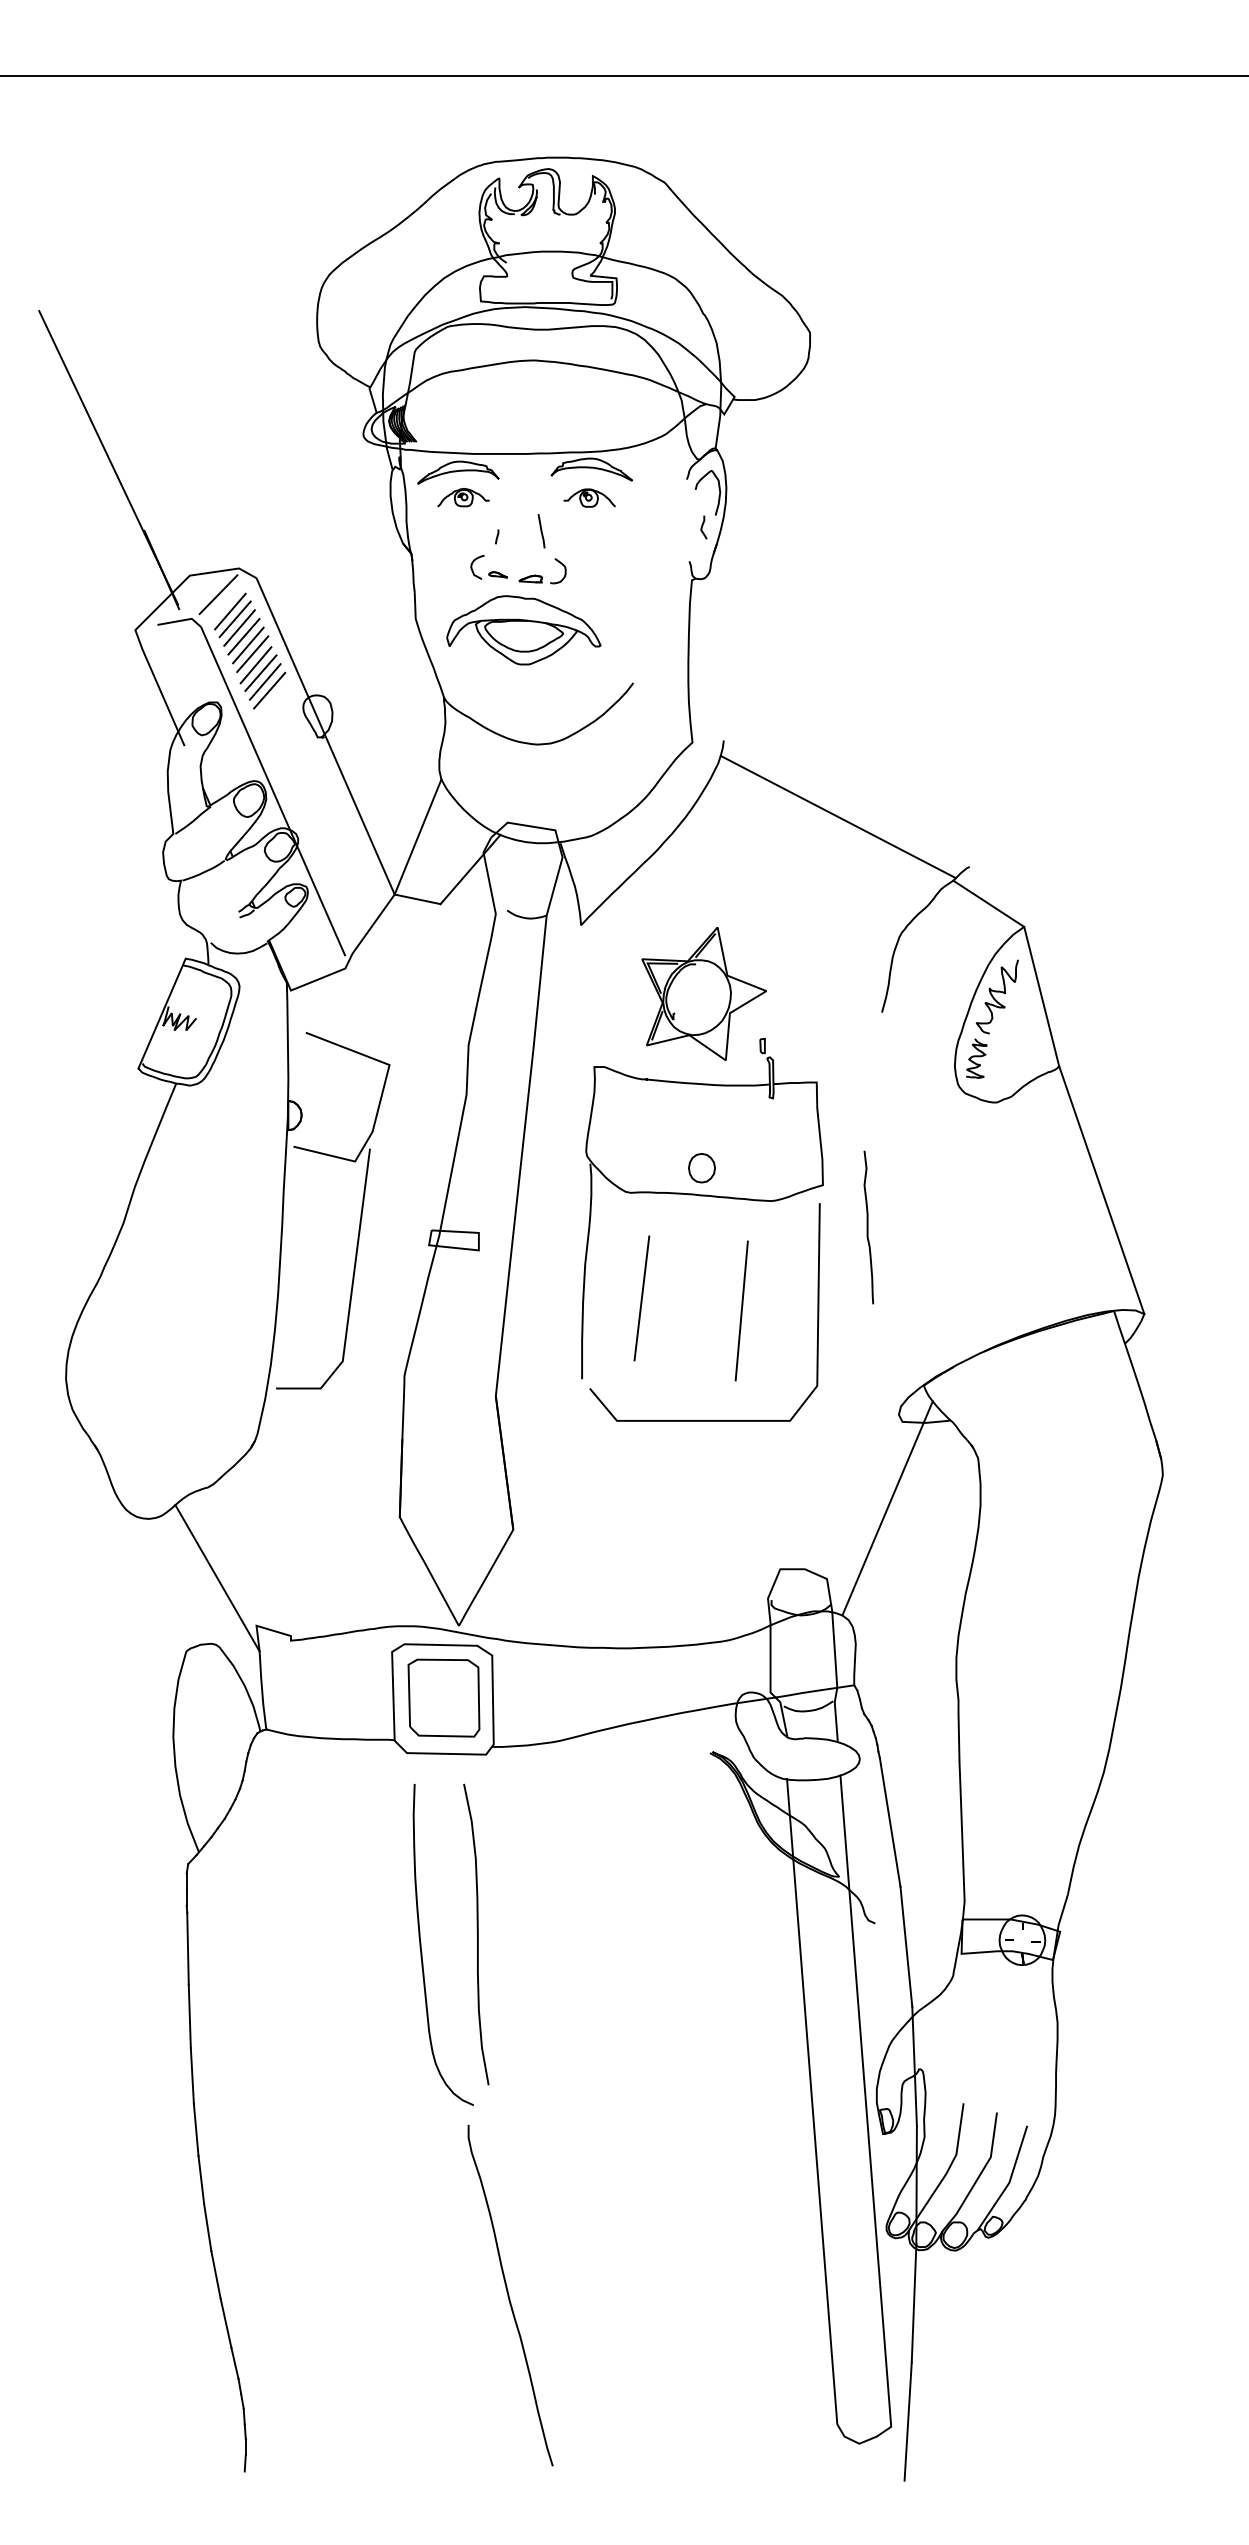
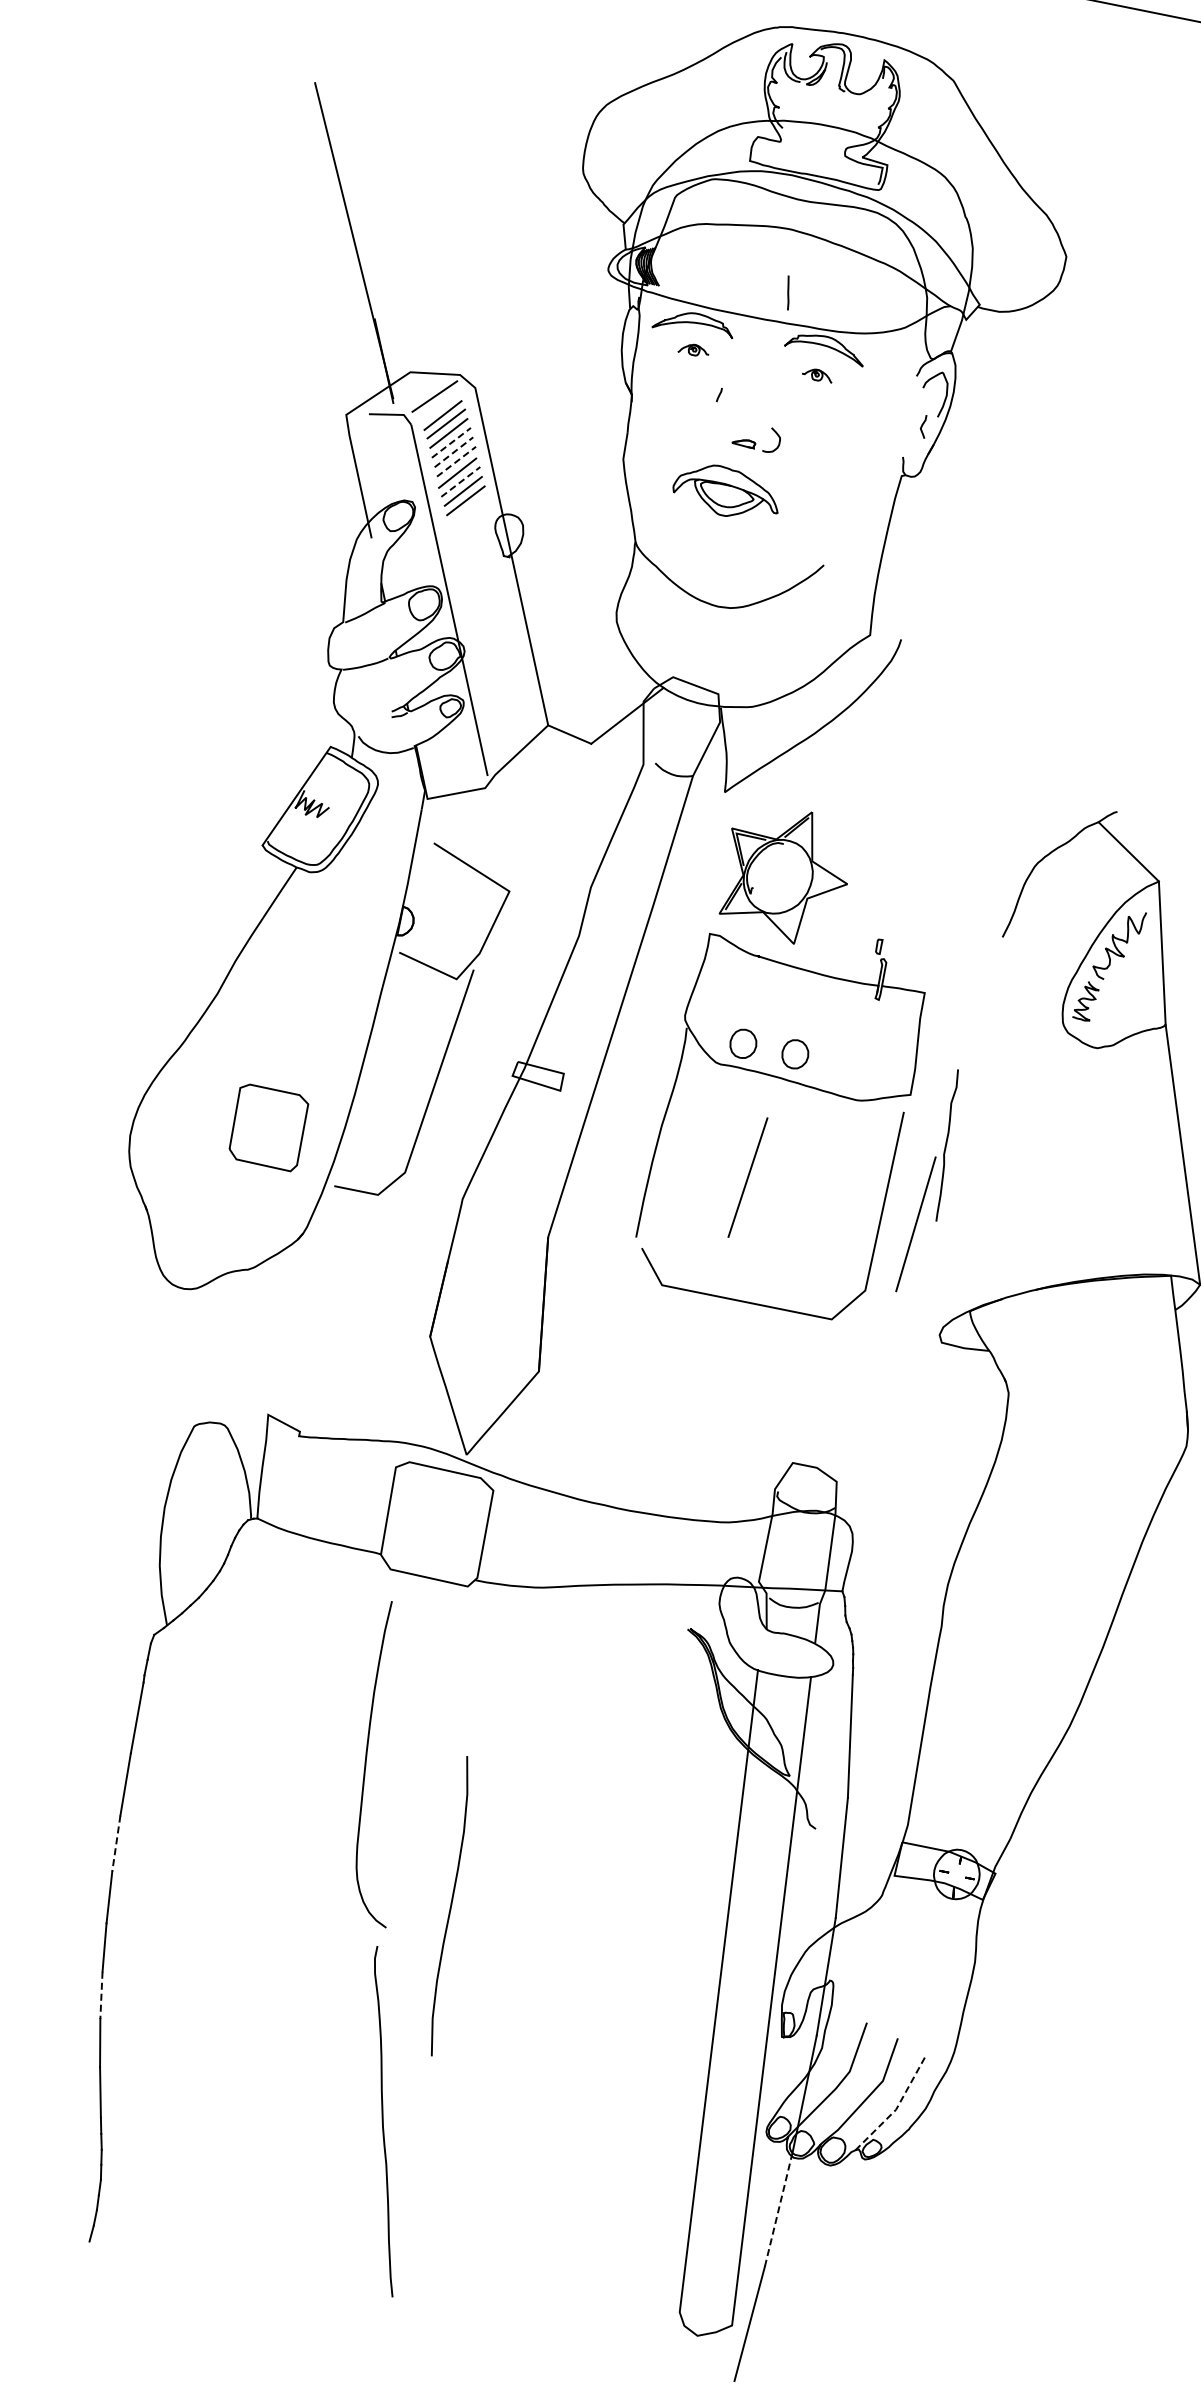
part: (463, 497) -> (694, 349), size x0.6
part: (589, 497) -> (817, 374), size x0.6
line: (541, 531) -> (788, 293), moved
part: (488, 567) -> (704, 423), removed
part: (523, 630) -> (726, 491), size x0.7
line: (243, 636) -> (451, 442), solid -> dashed
line: (248, 645) -> (454, 452), solid -> dashed
line: (252, 654) -> (456, 461), solid -> dashed
line: (260, 673) -> (460, 482), solid -> dashed
line: (837, 816) -> (997, 736), removed
line: (417, 836) -> (582, 672), removed
part: (703, 993) -> (785, 874), moved
part: (648, 1168) -> (742, 1044), added
line: (641, 1298) -> (747, 1177), moved
line: (741, 1310) -> (915, 1223), moved
line: (887, 1508) -> (909, 1424), removed
line: (217, 1578) -> (239, 1360), removed
part: (443, 1697) -> (268, 1126), moved
curve: (477, 1934) -> (450, 1906), moved
line: (192, 2076) -> (116, 1844), solid -> dashed
line: (1009, 2181) -> (896, 2108), solid -> dashed
line: (207, 2227) -> (101, 1995), solid -> dashed
line: (914, 2303) -> (779, 2209), solid -> dashed

